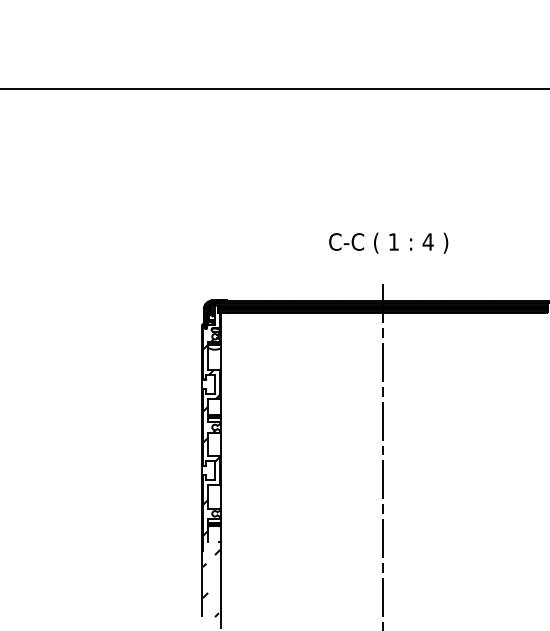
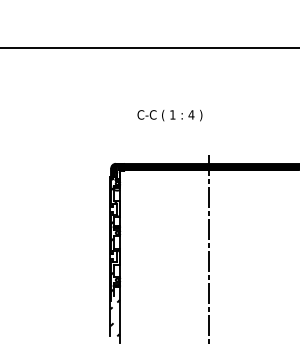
text: (387, 243) -> (169, 115), moved

